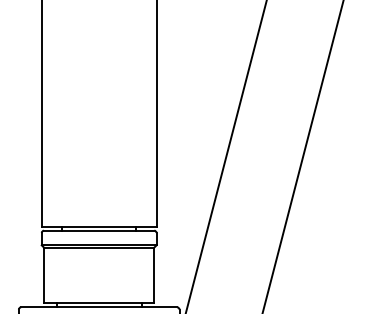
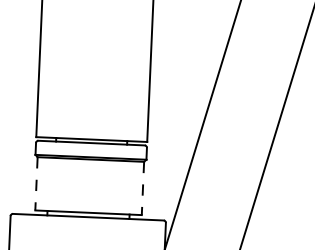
line: (44, 275) -> (36, 184), solid -> dashed
line: (154, 275) -> (143, 188), solid -> dashed

